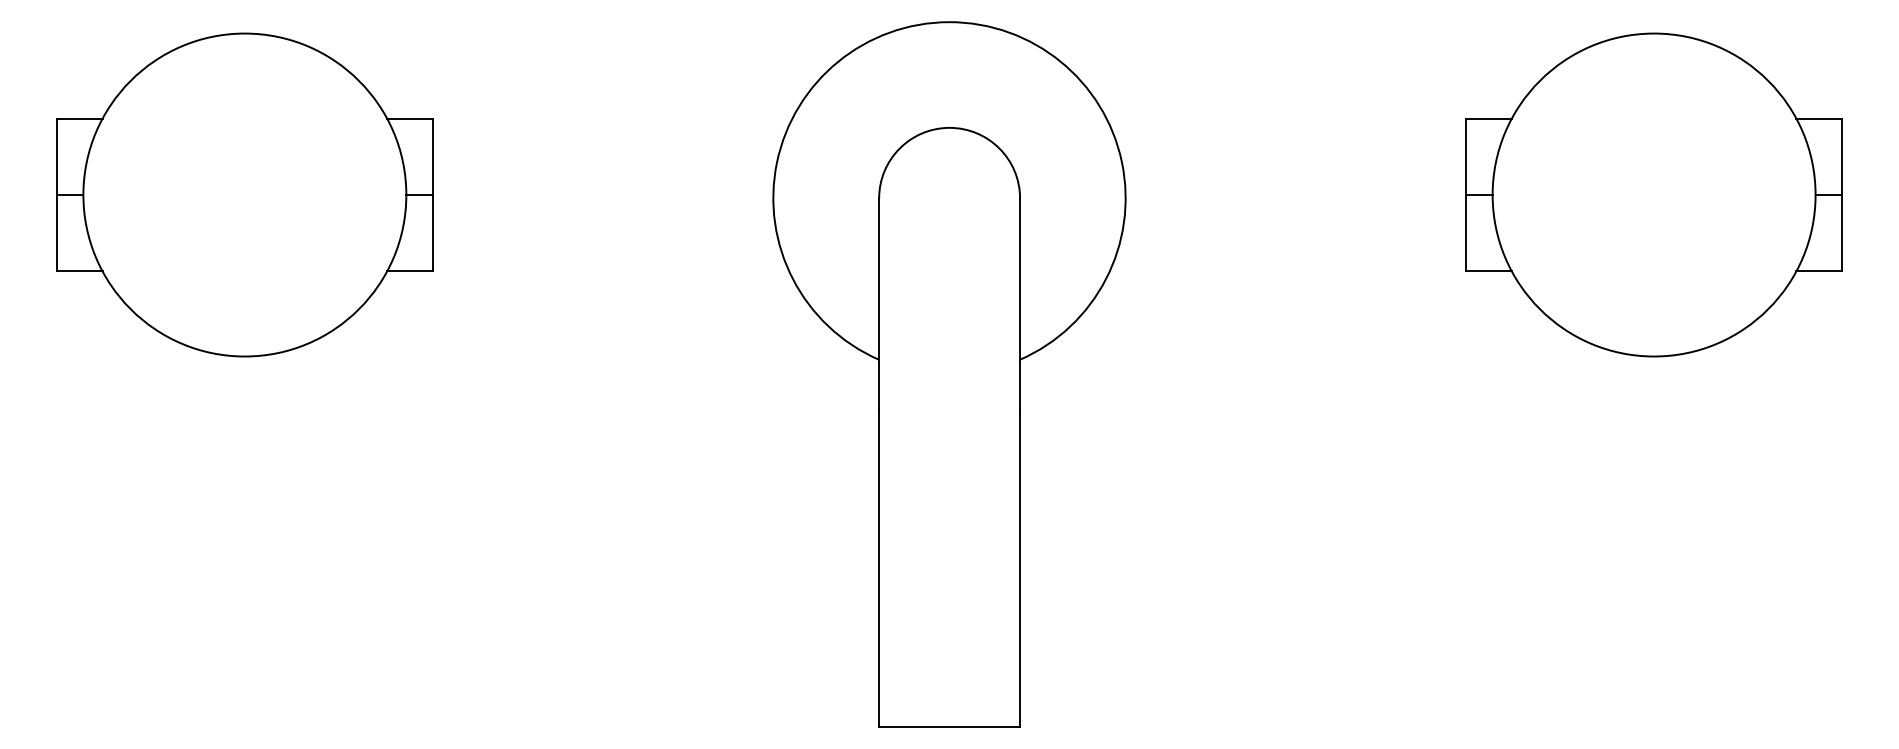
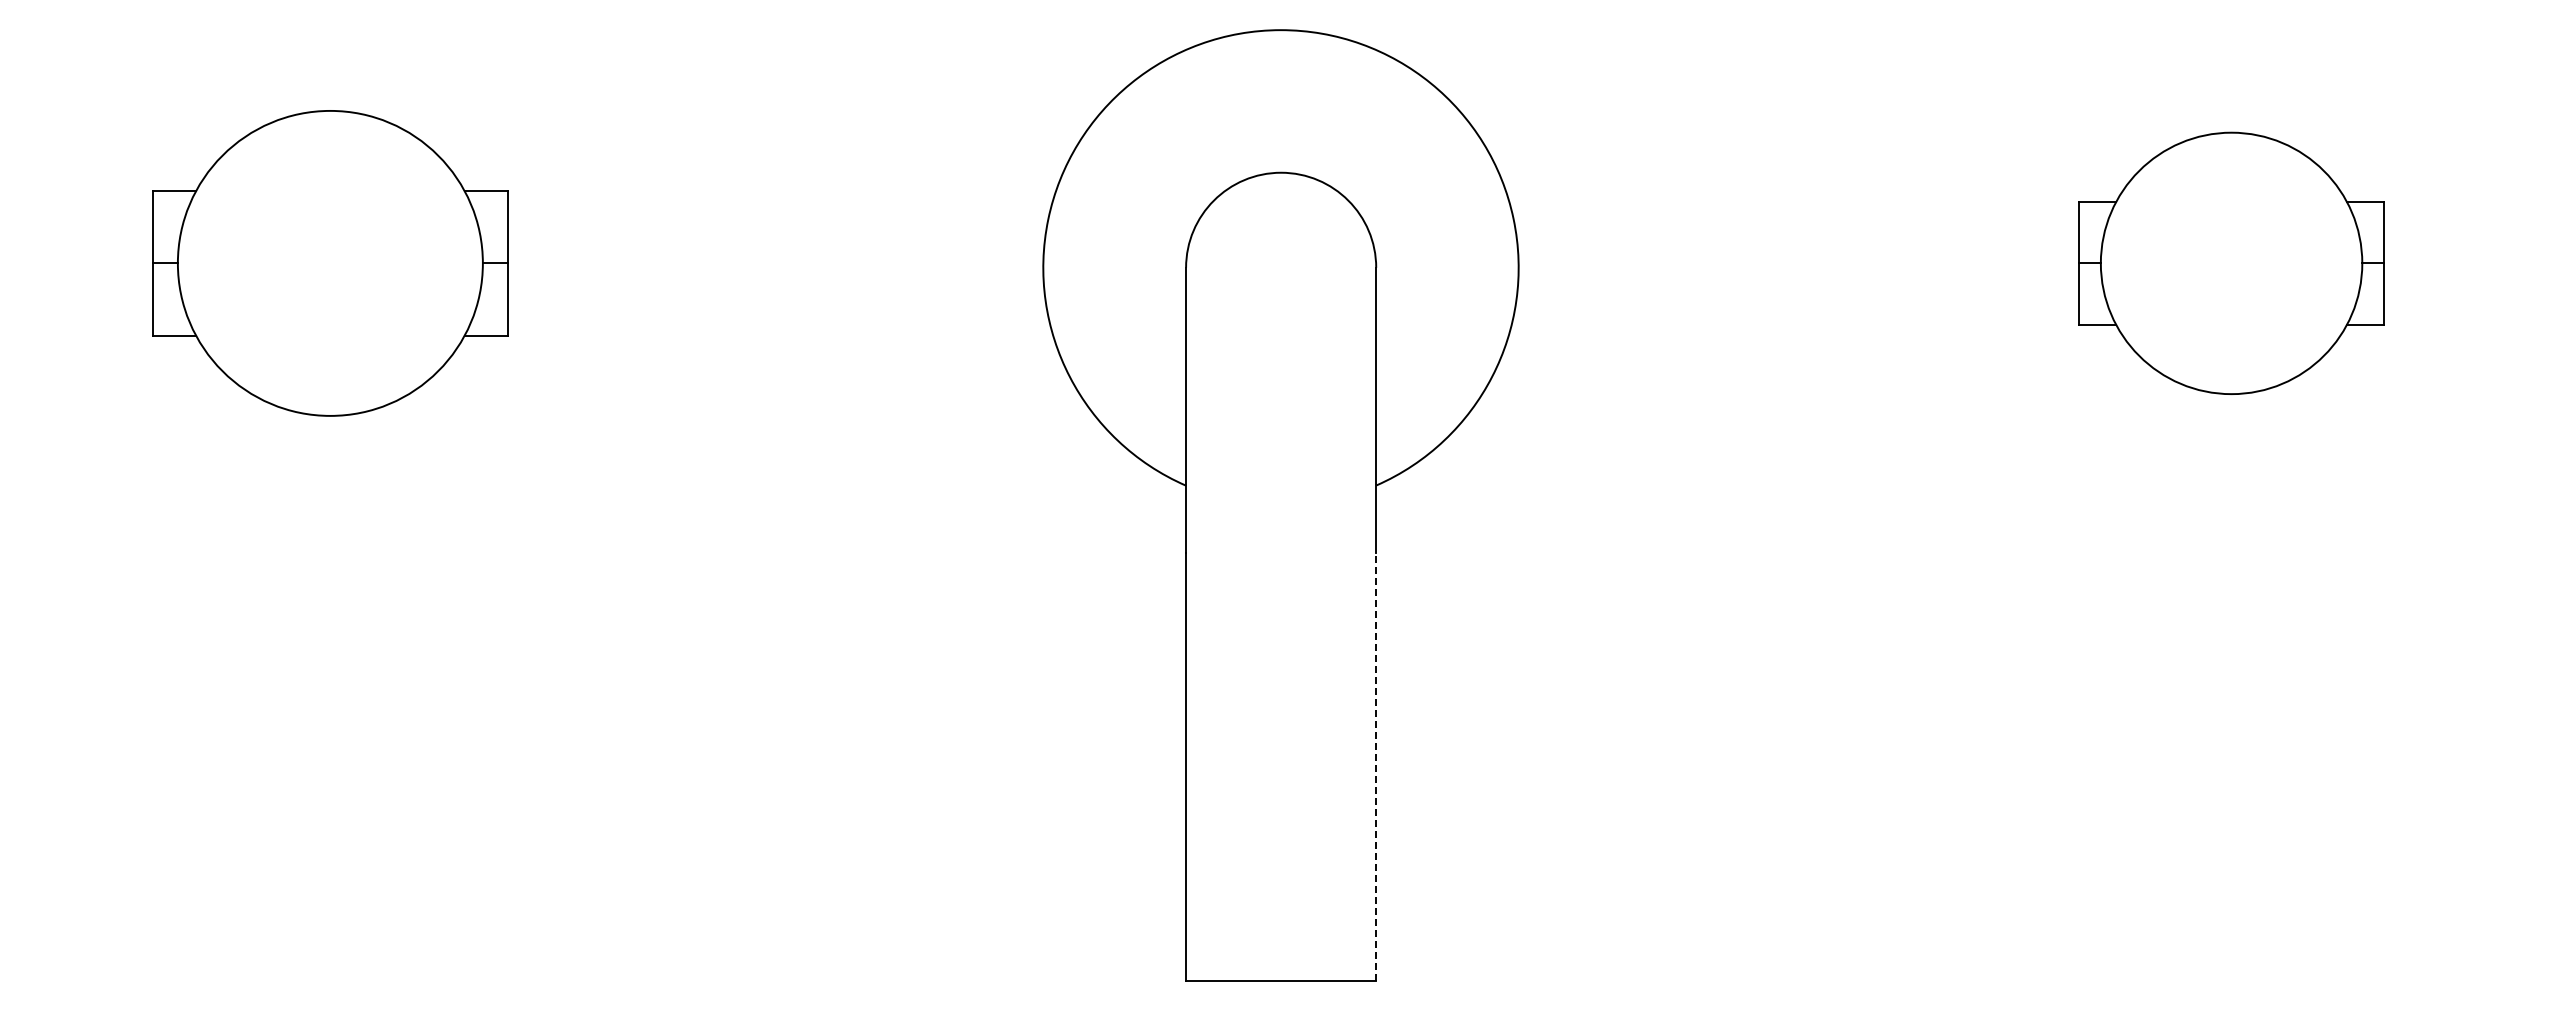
part: (244, 195) -> (330, 263), size x0.7
part: (1654, 195) -> (2231, 263), size x0.6
line: (1020, 567) -> (1376, 766), solid -> dashed

